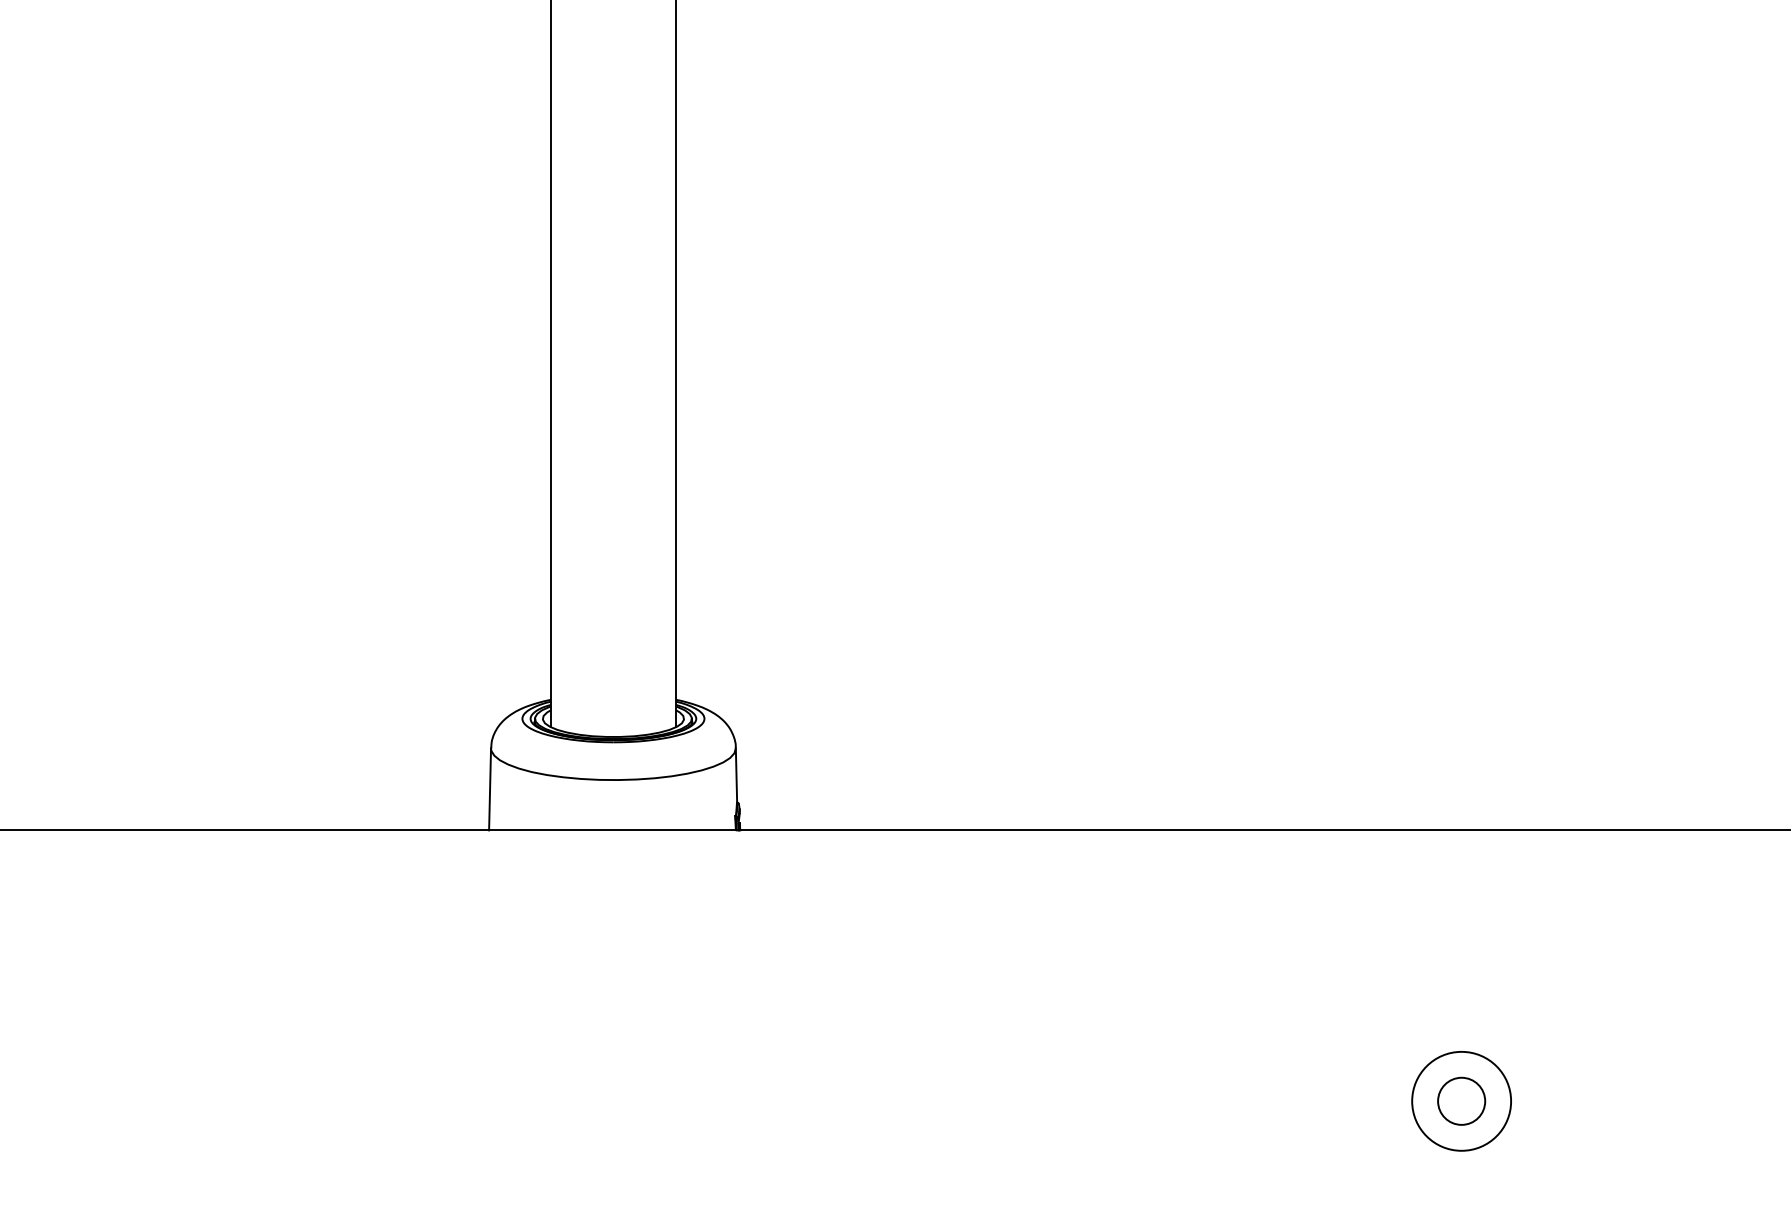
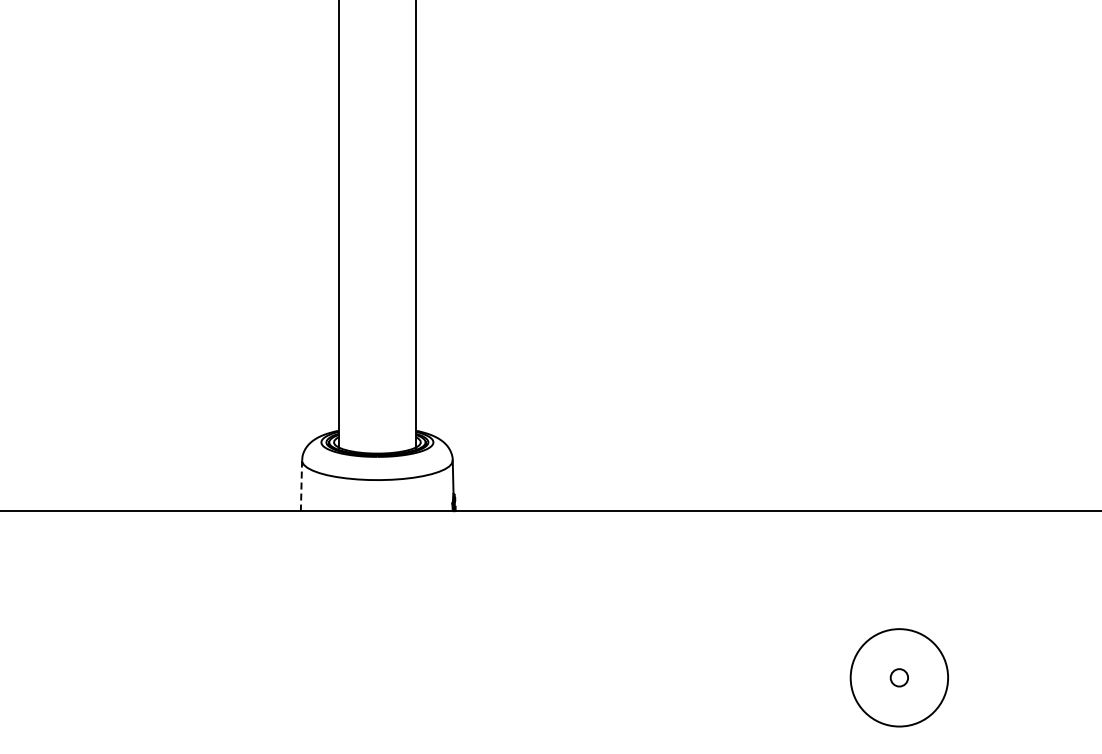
line: (490, 790) -> (301, 486), solid -> dashed
circle: (1460, 1100) -> (898, 677), size x0.6
circle: (1460, 1100) -> (898, 677), size x1.6

